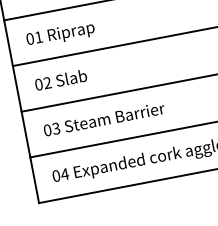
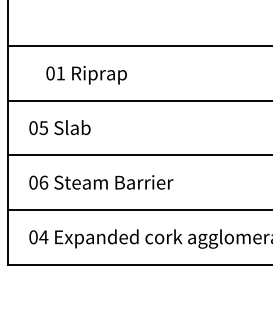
text: (60, 34) -> (86, 75), moved
text: (47, 83) -> (43, 128), 02 -> 05
text: (55, 128) -> (43, 182), 03 -> 06

